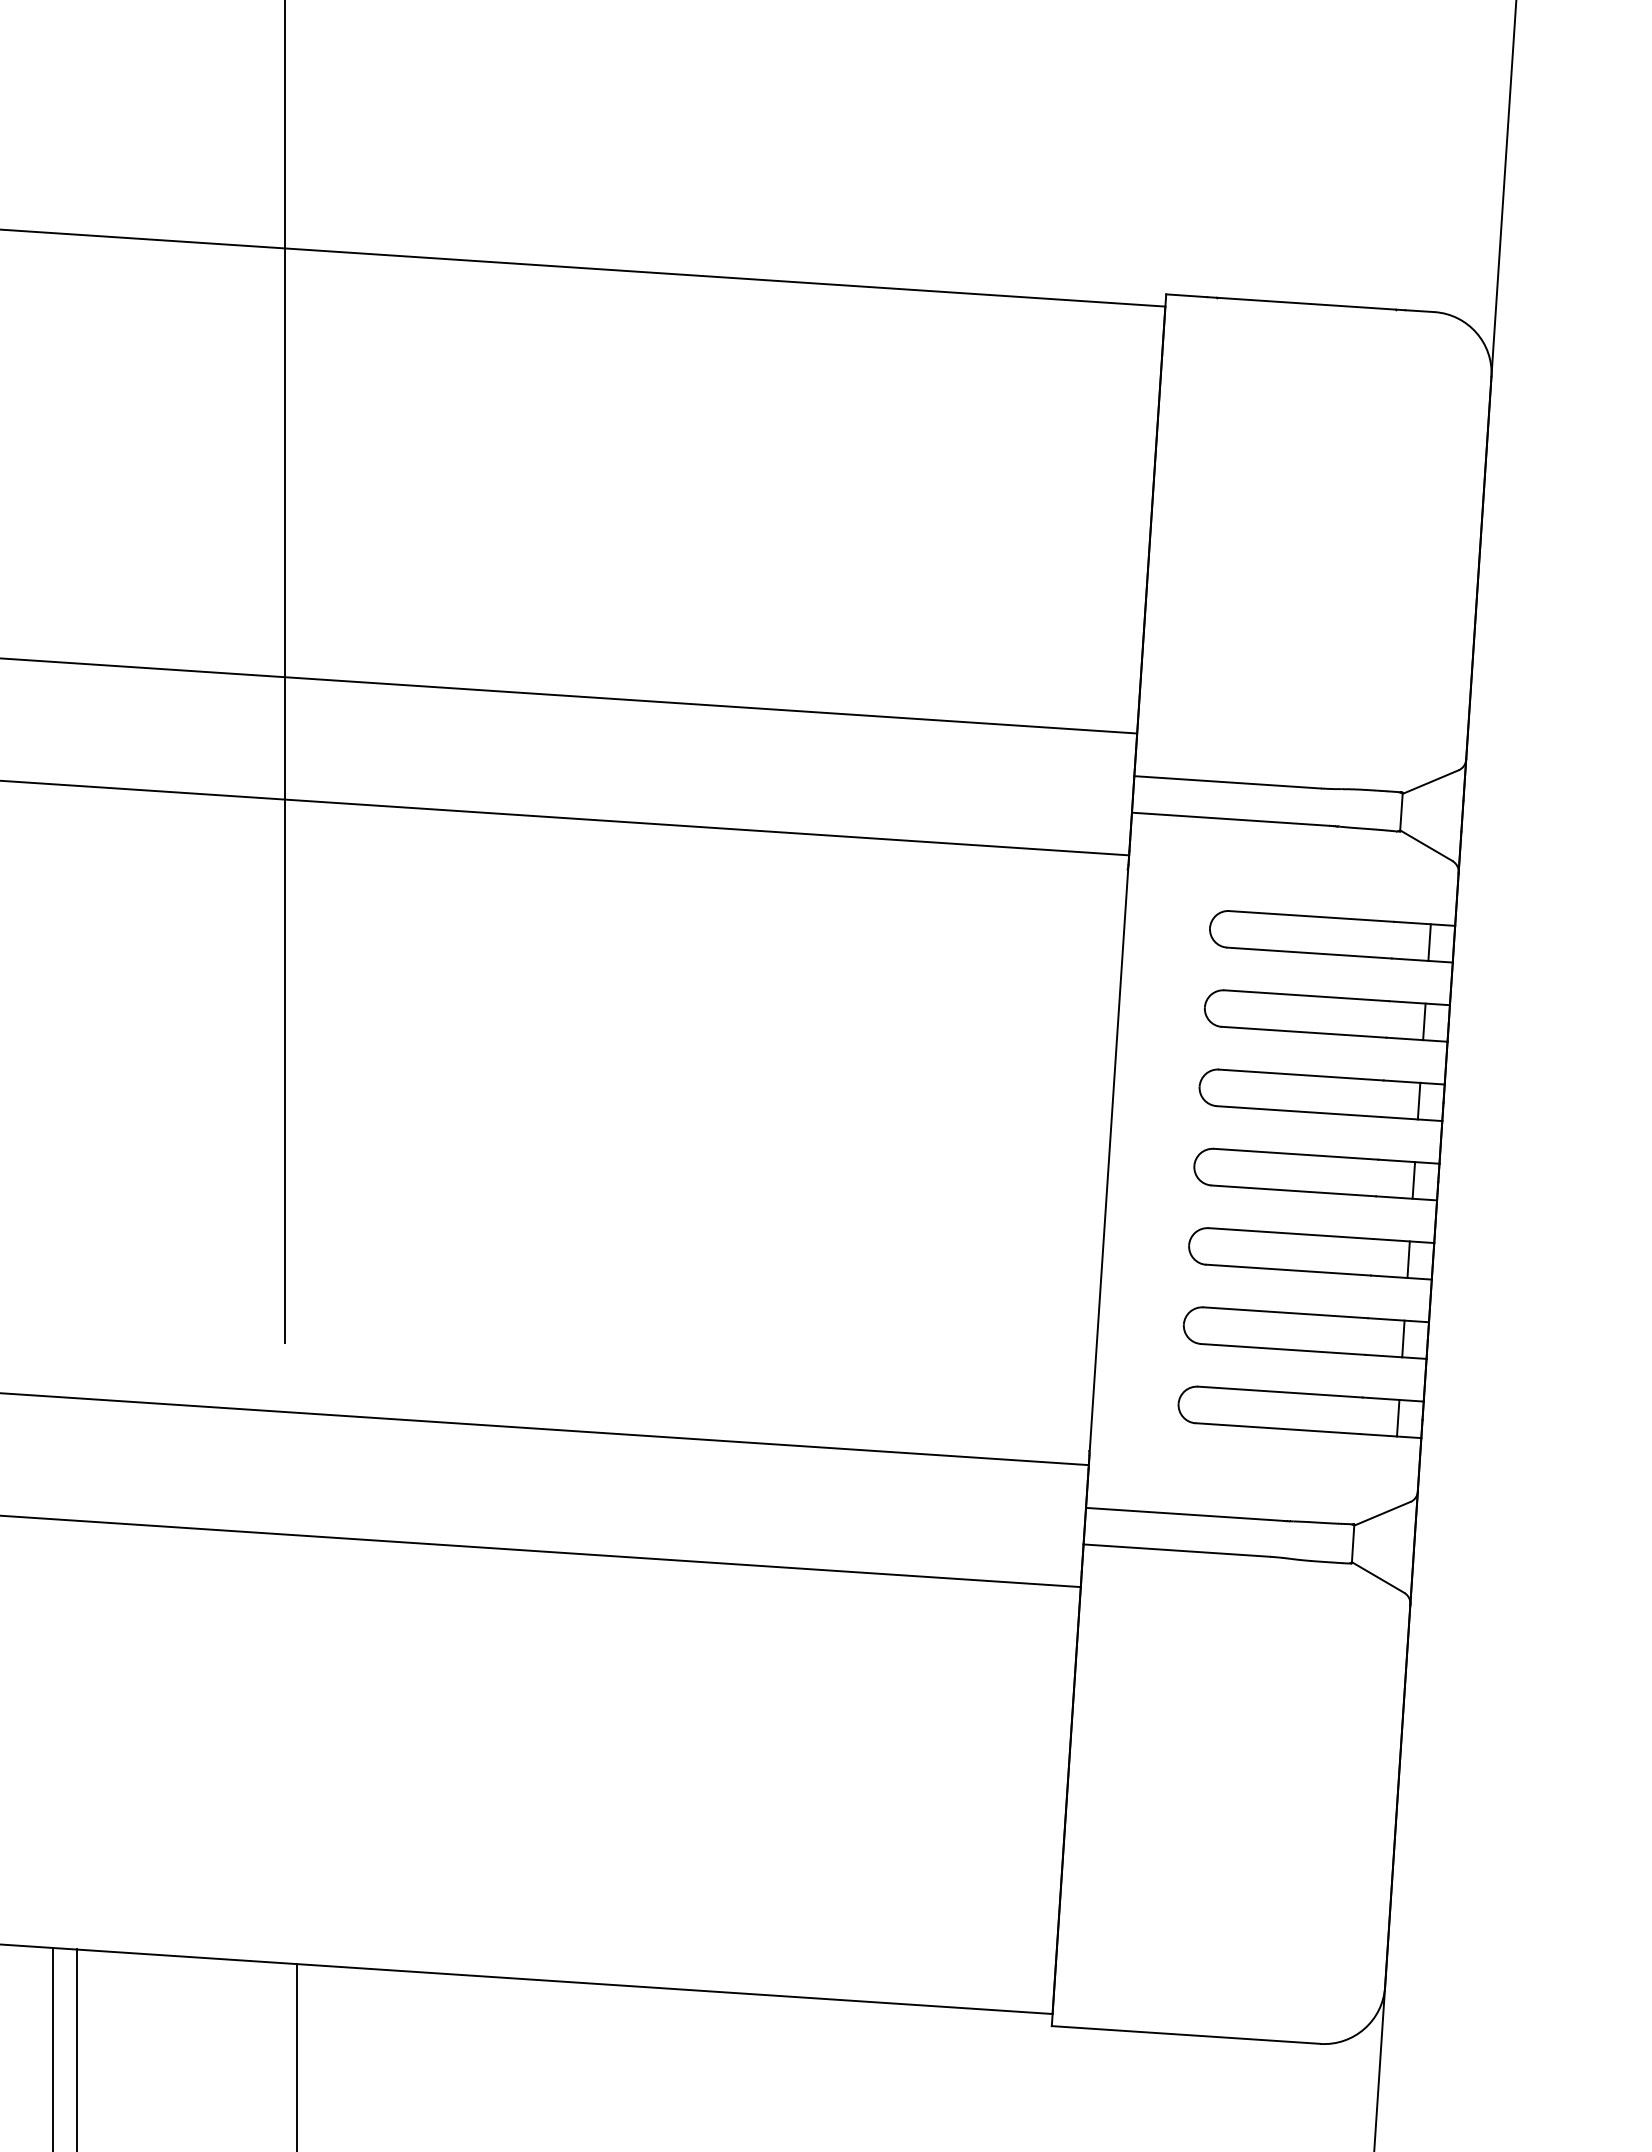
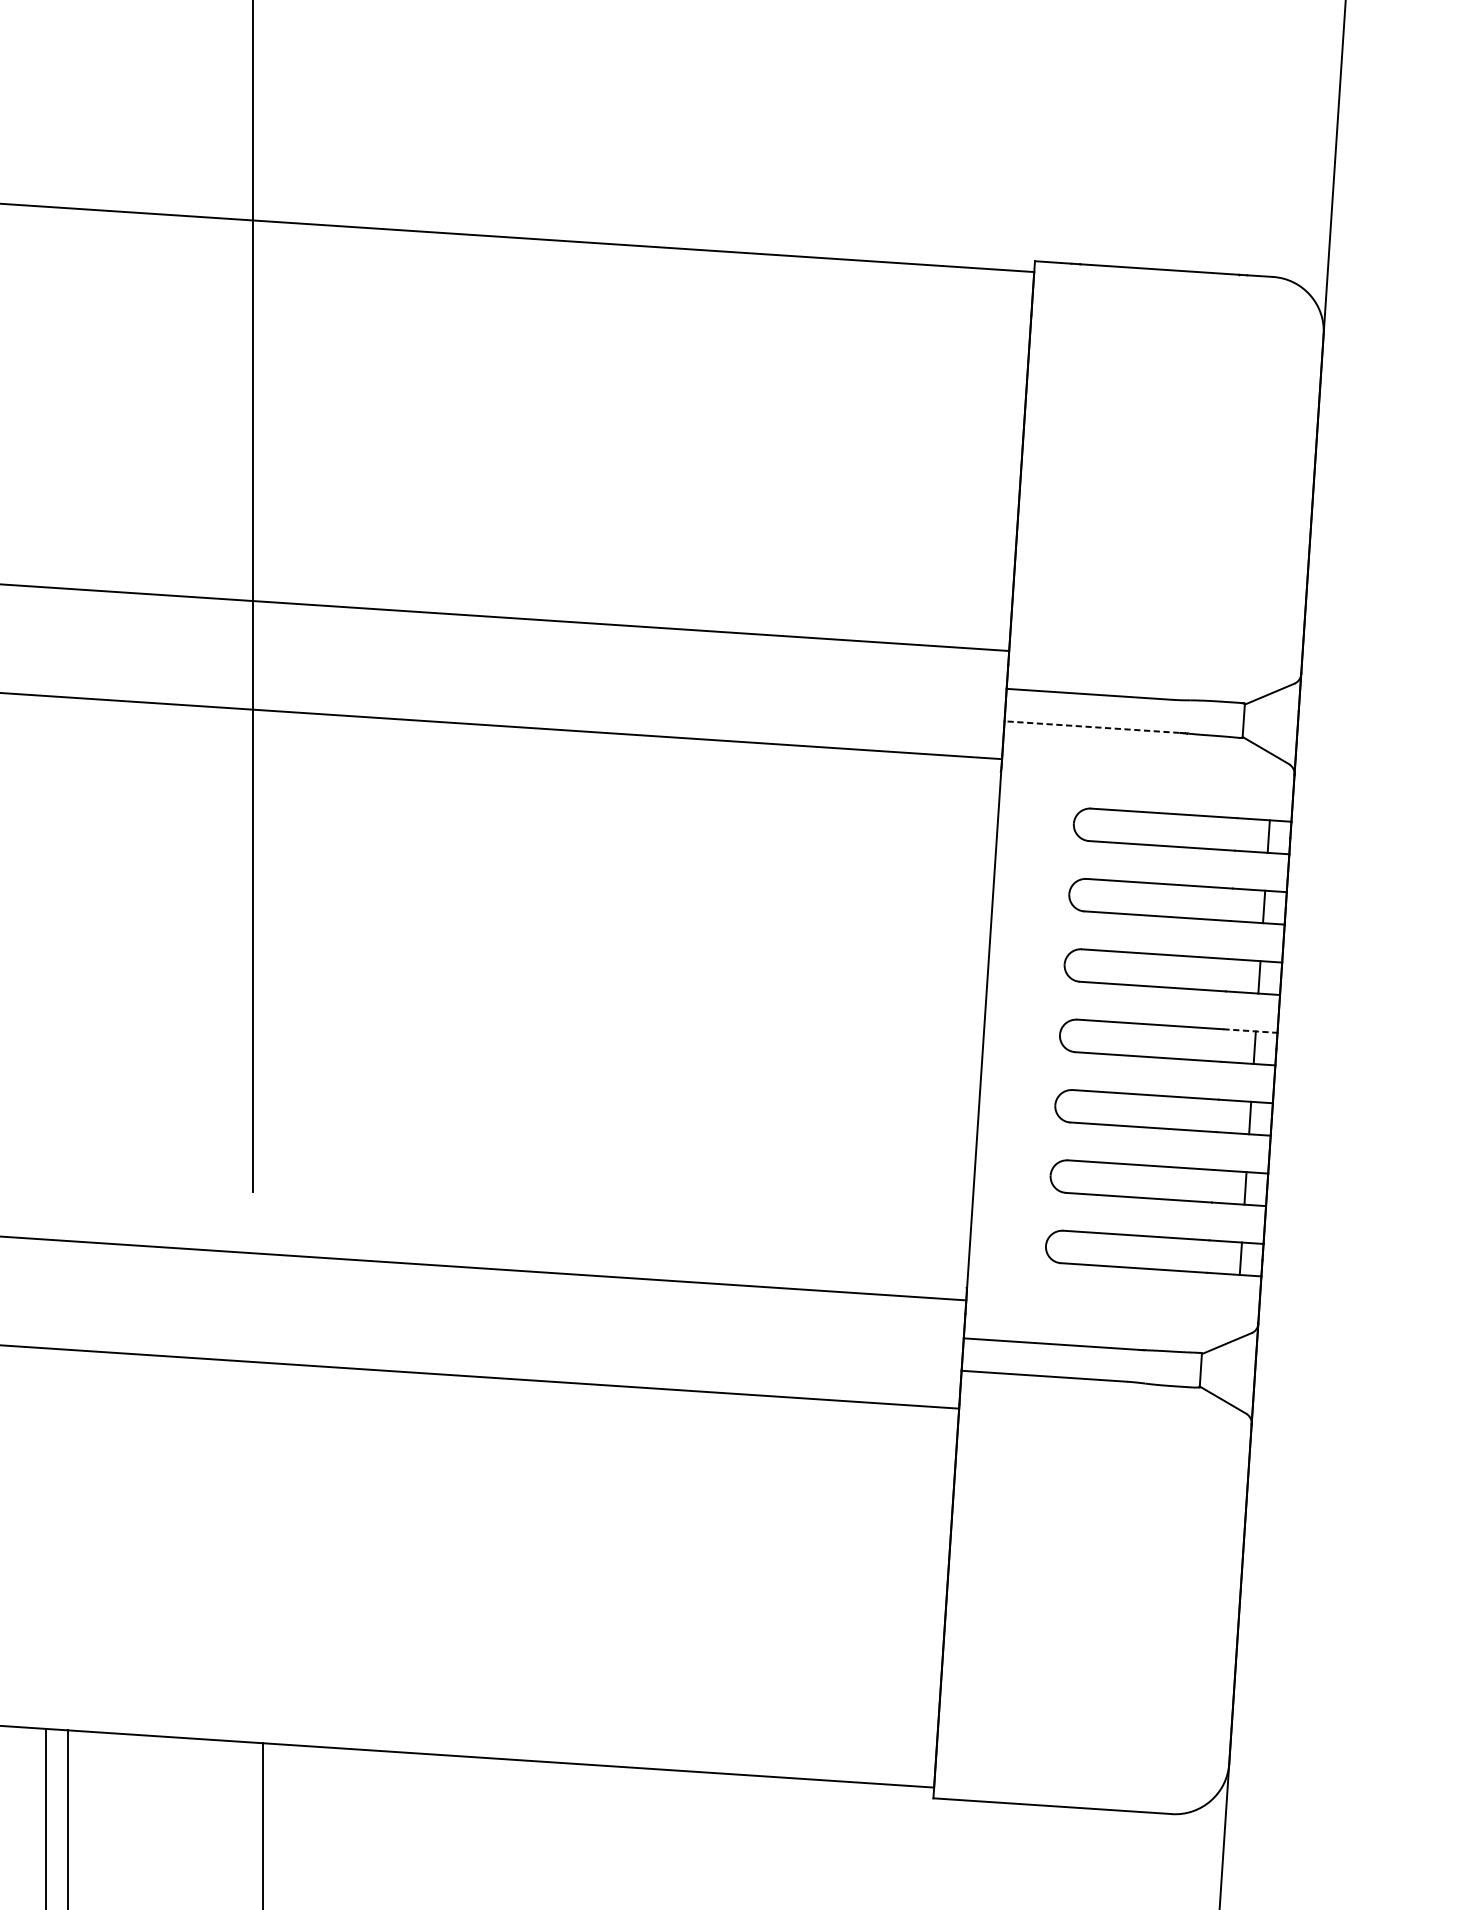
line: (1230, 819) -> (1092, 727), solid -> dashed
line: (1409, 1161) -> (1250, 1030), solid -> dashed

